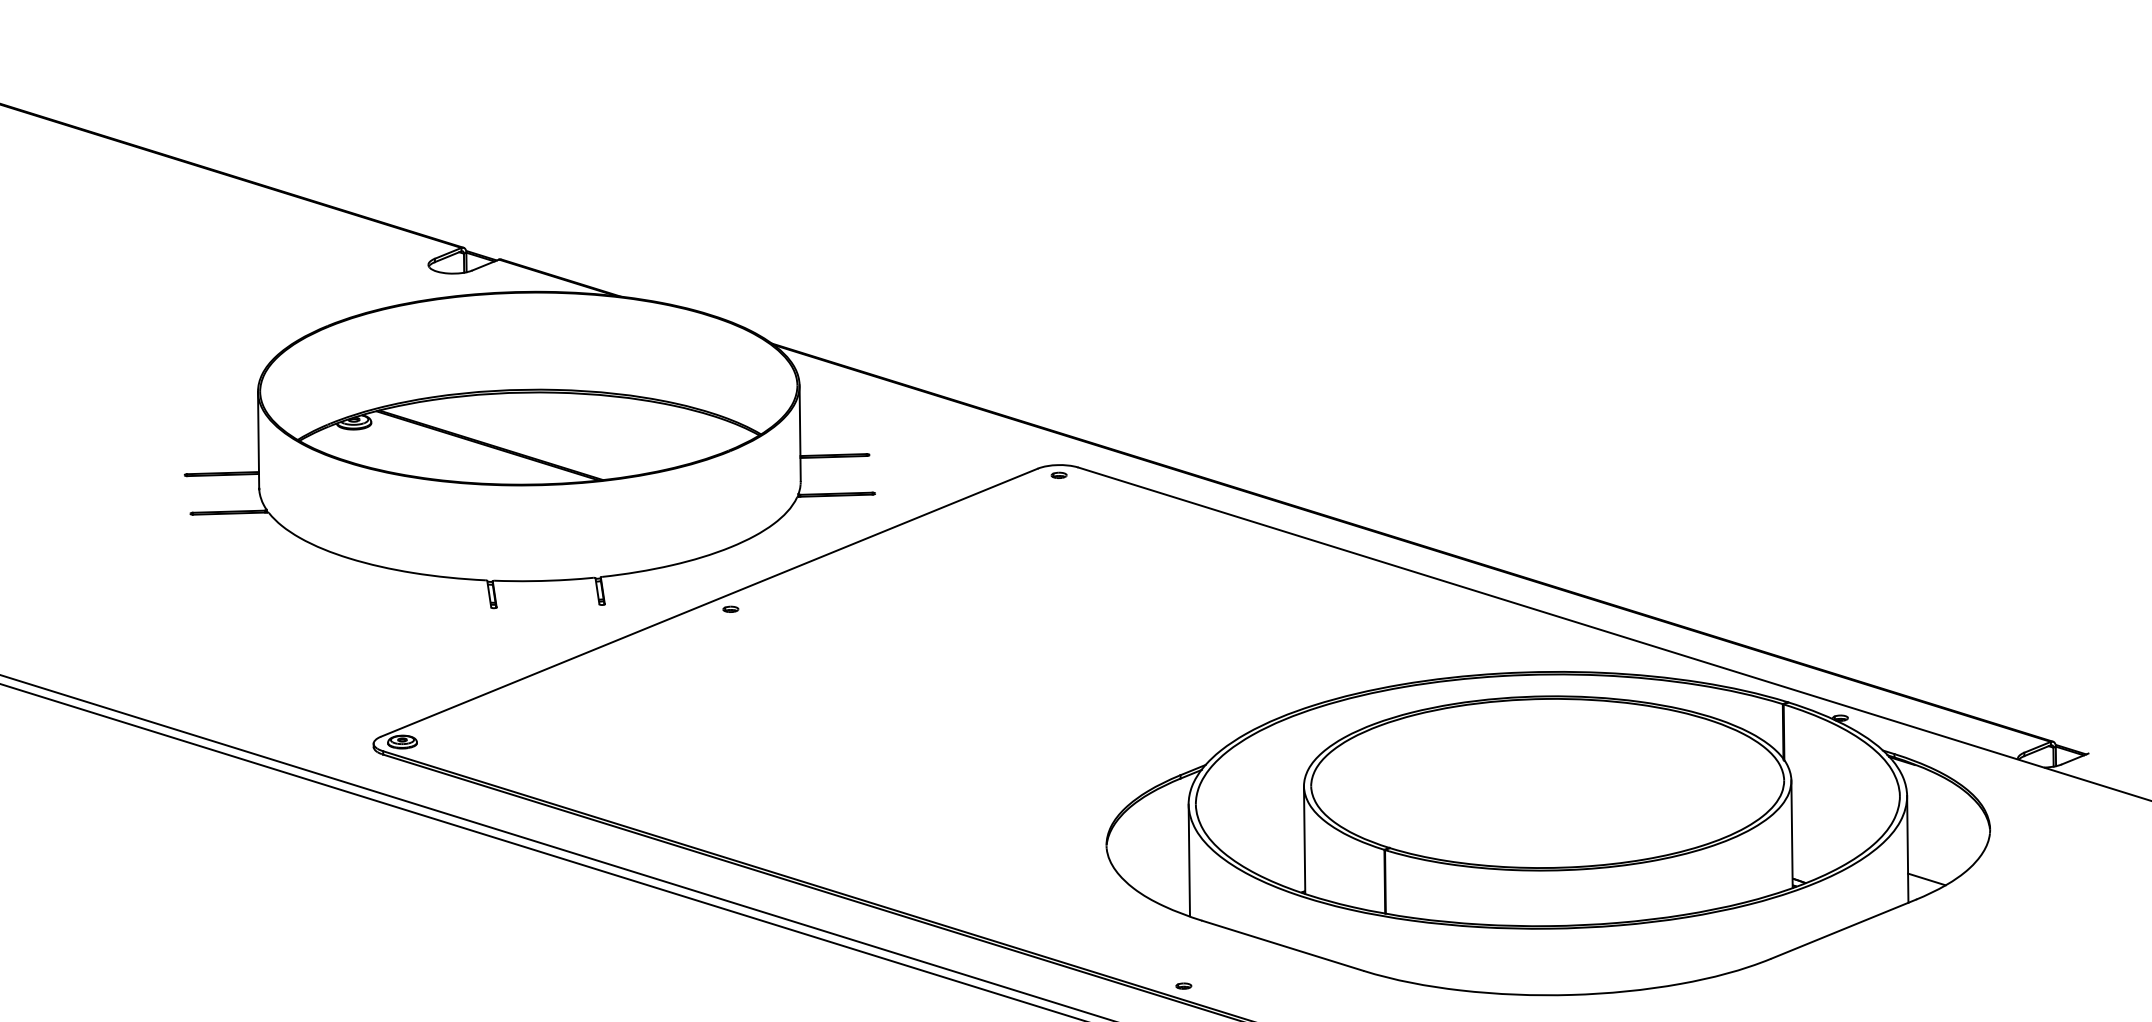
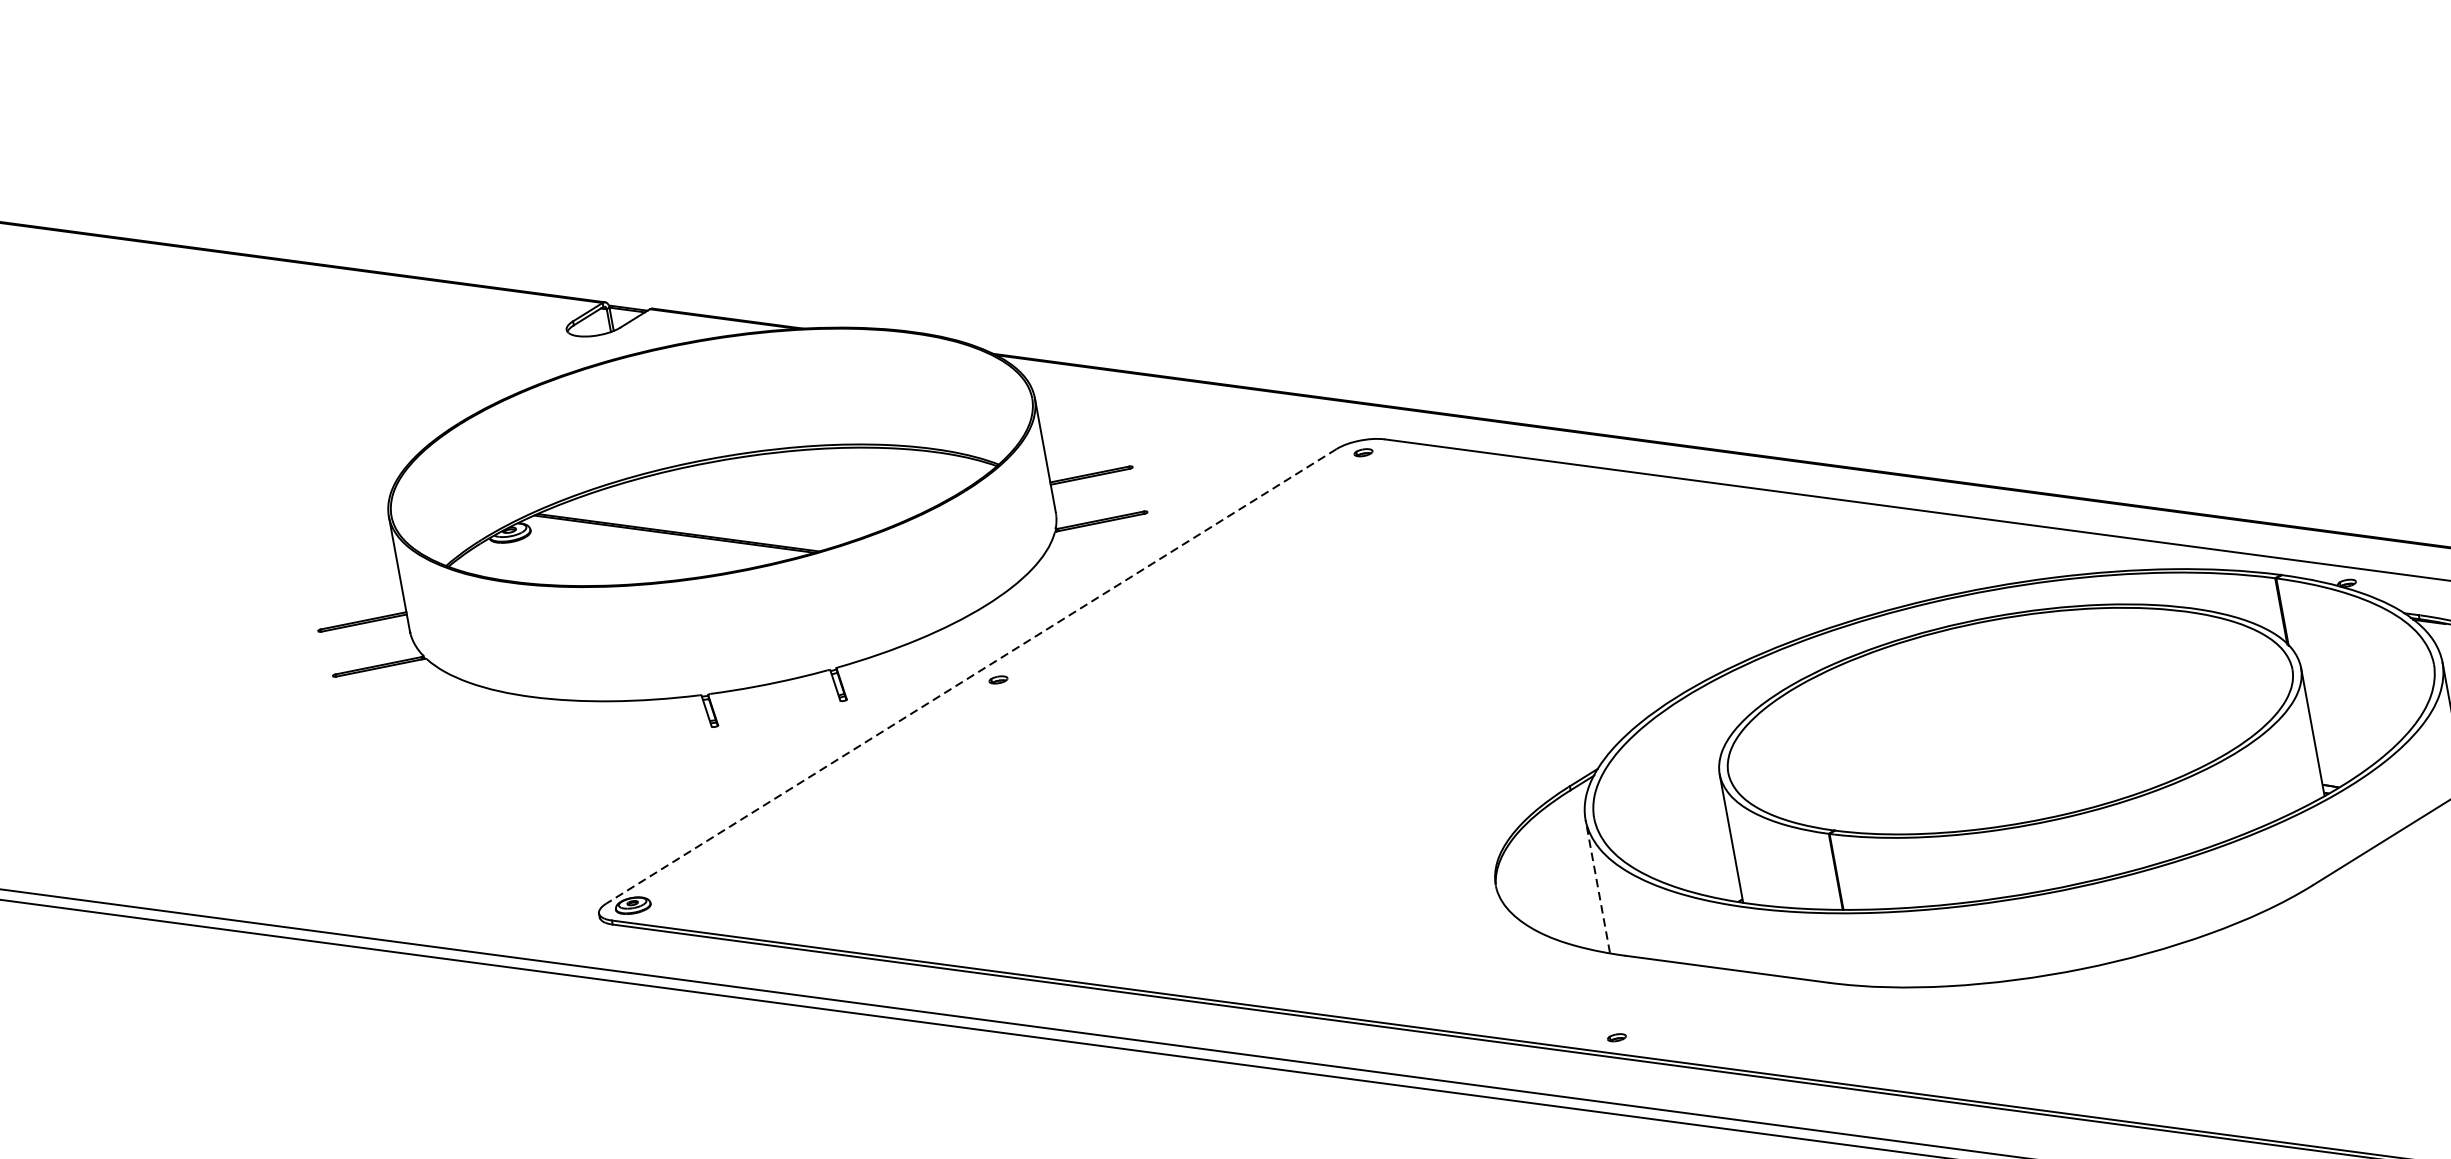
line: (709, 602) -> (971, 676), solid -> dashed
line: (1189, 860) -> (1597, 886), solid -> dashed

